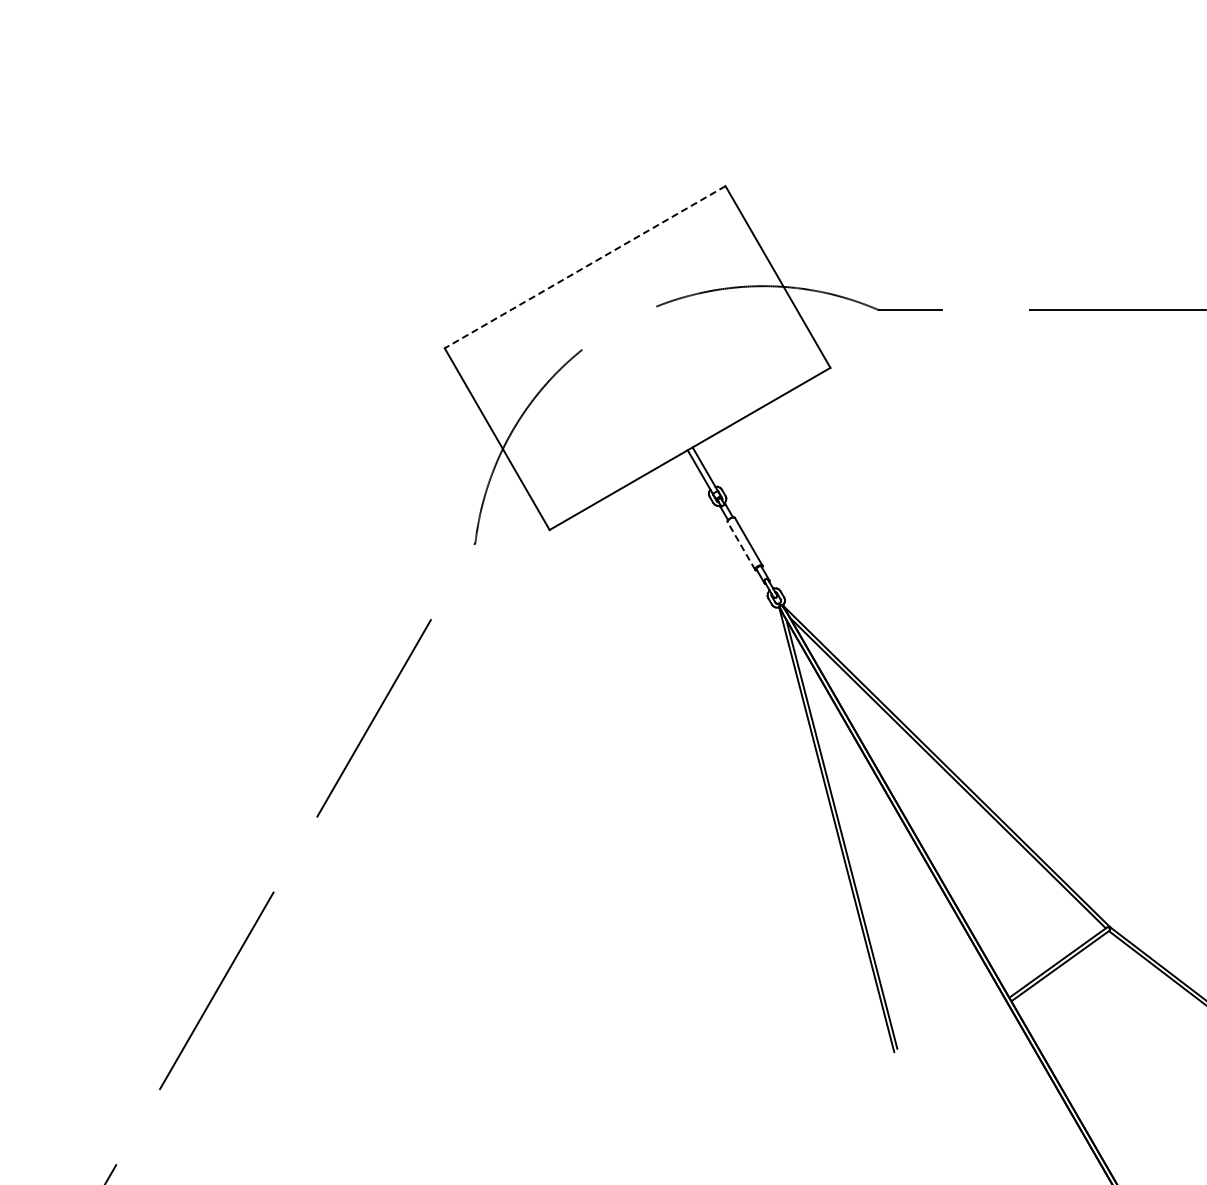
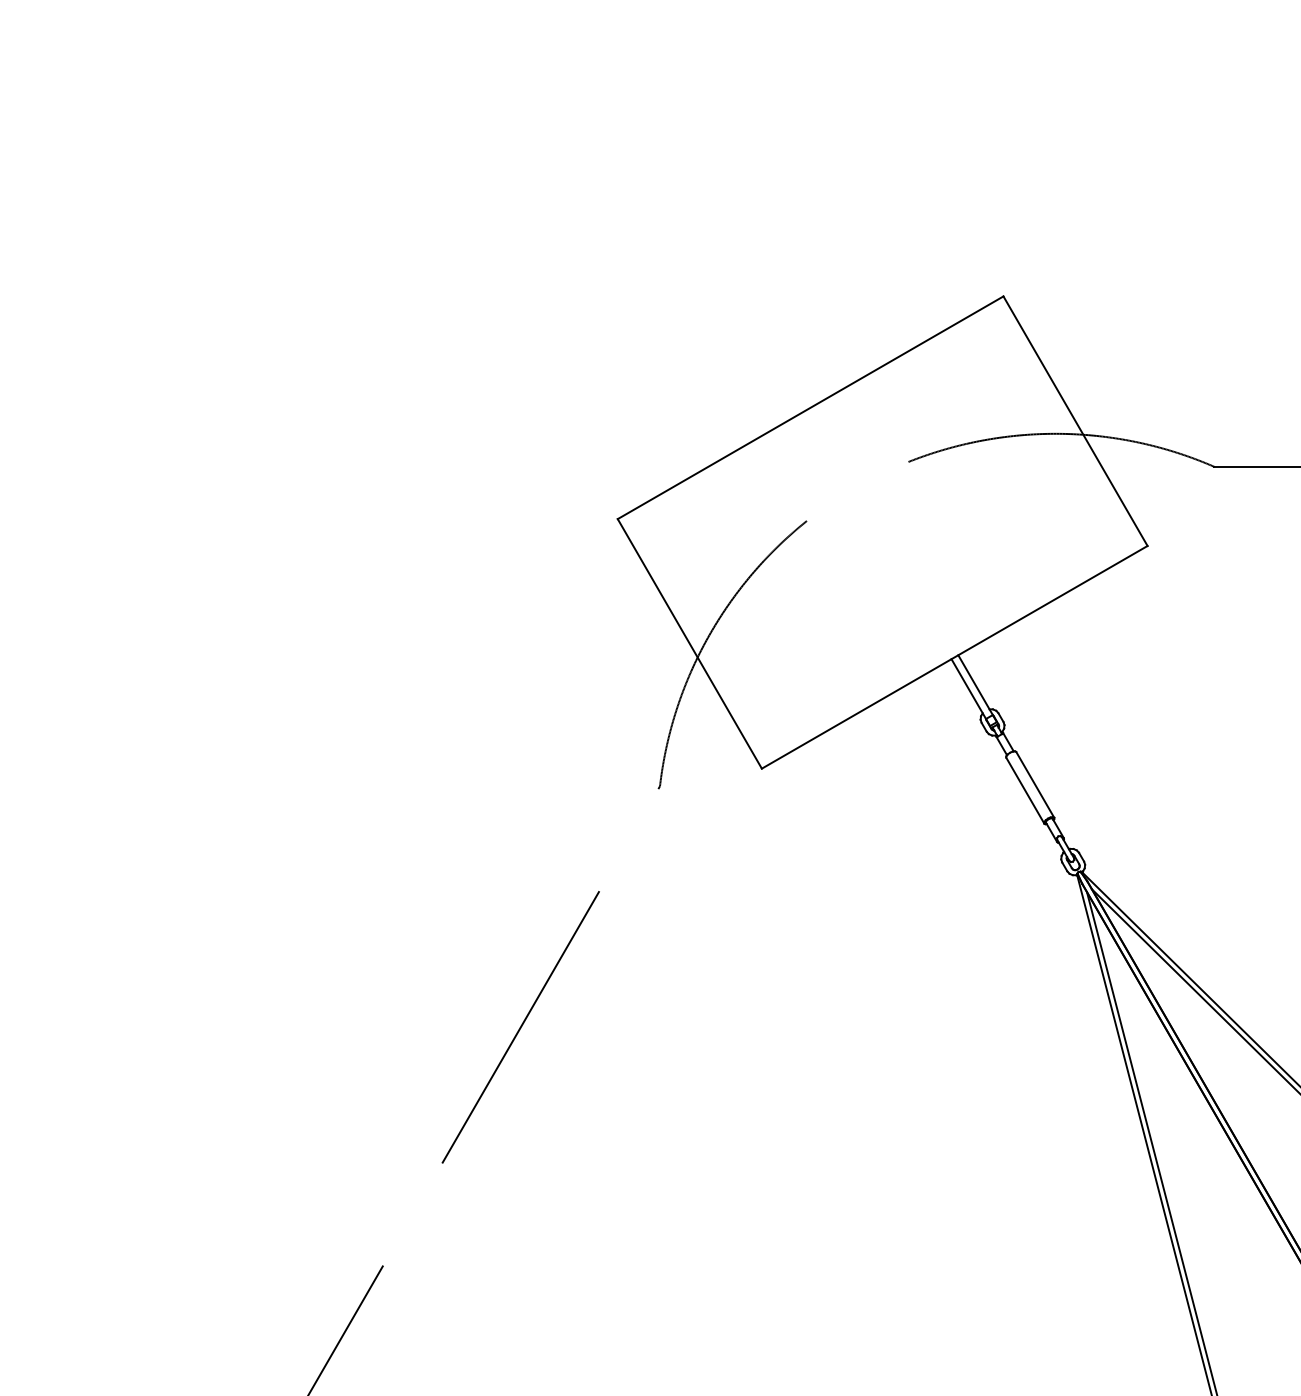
line: (584, 267) -> (809, 408), dashed -> solid
line: (741, 546) -> (1025, 791), dashed -> solid

